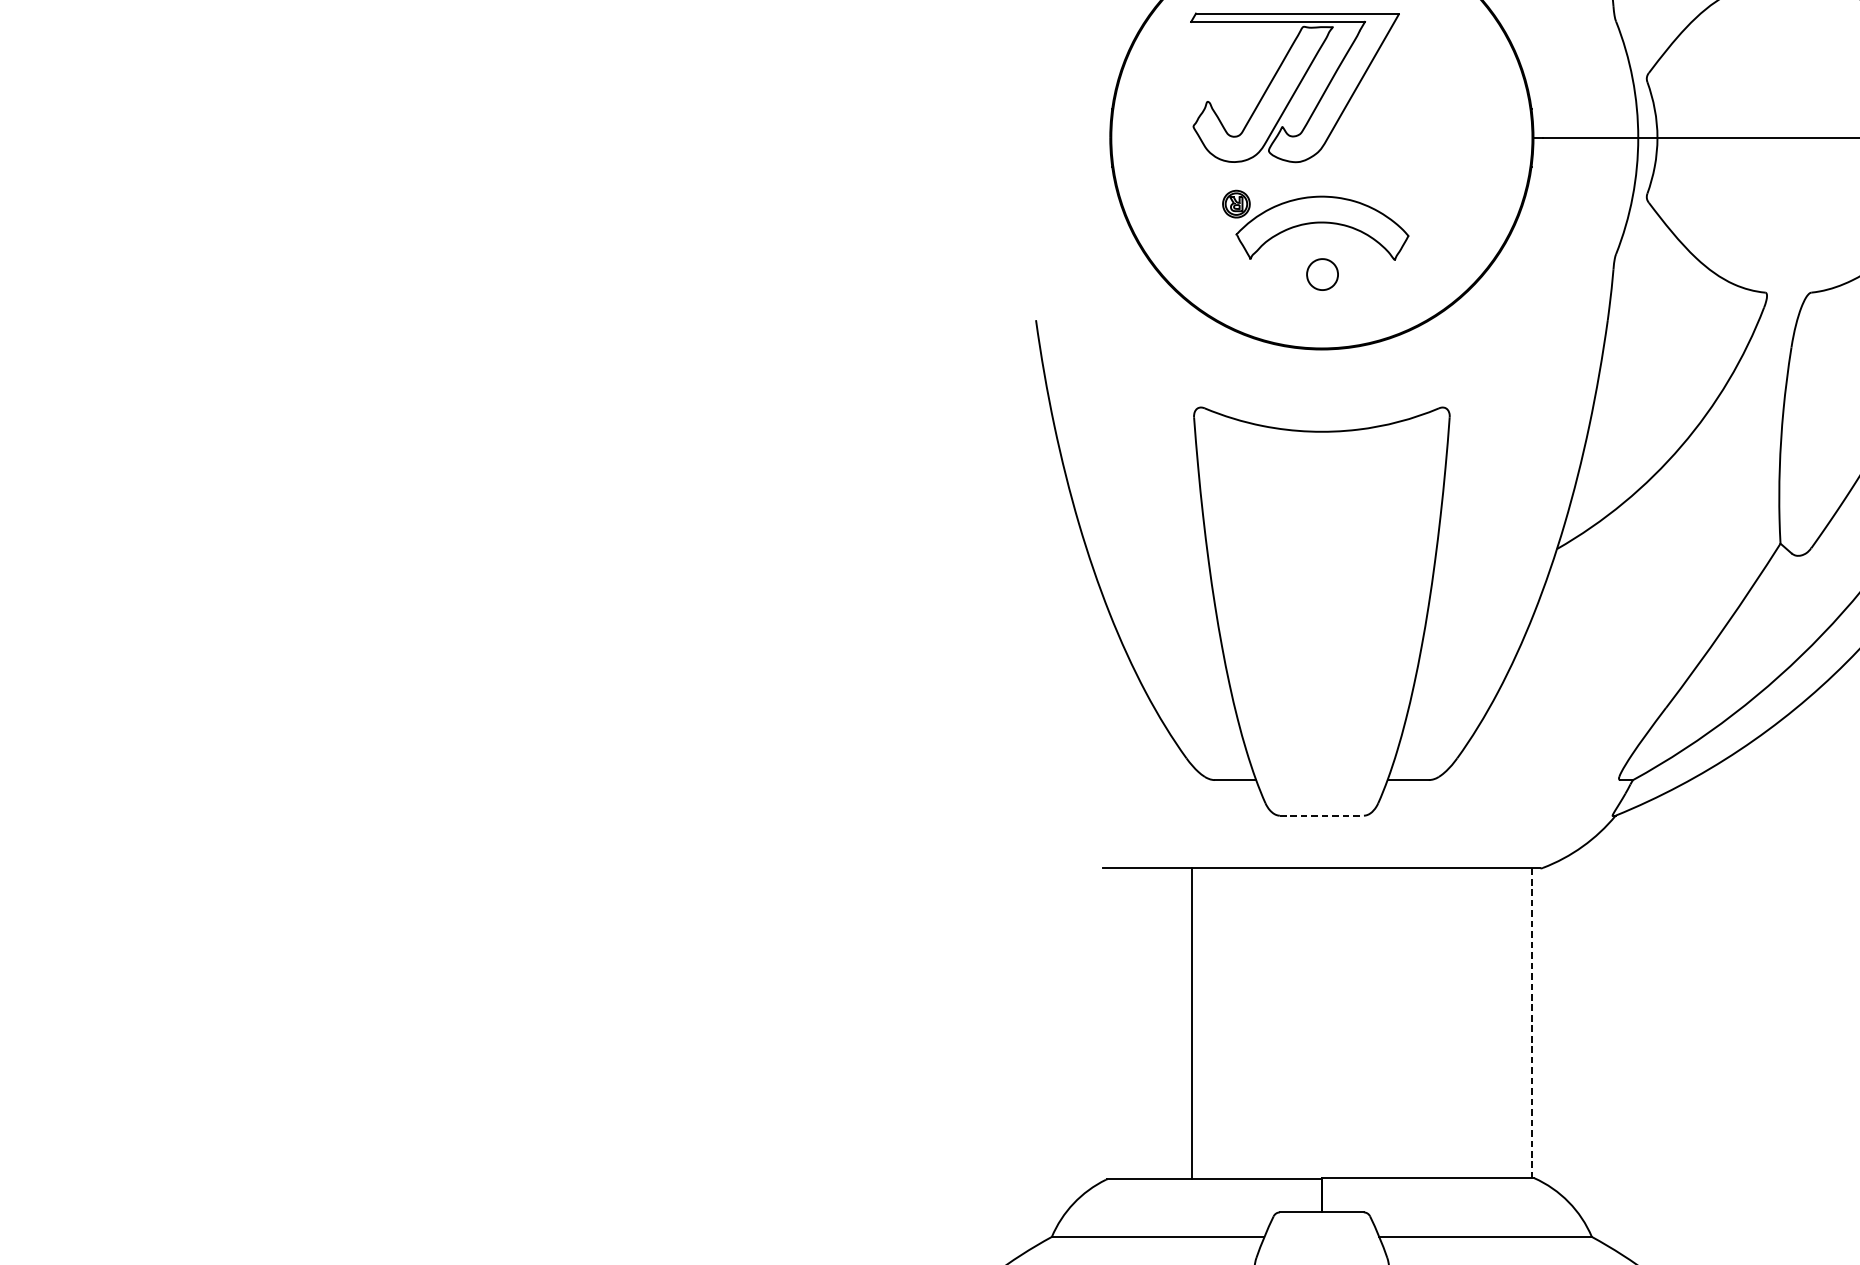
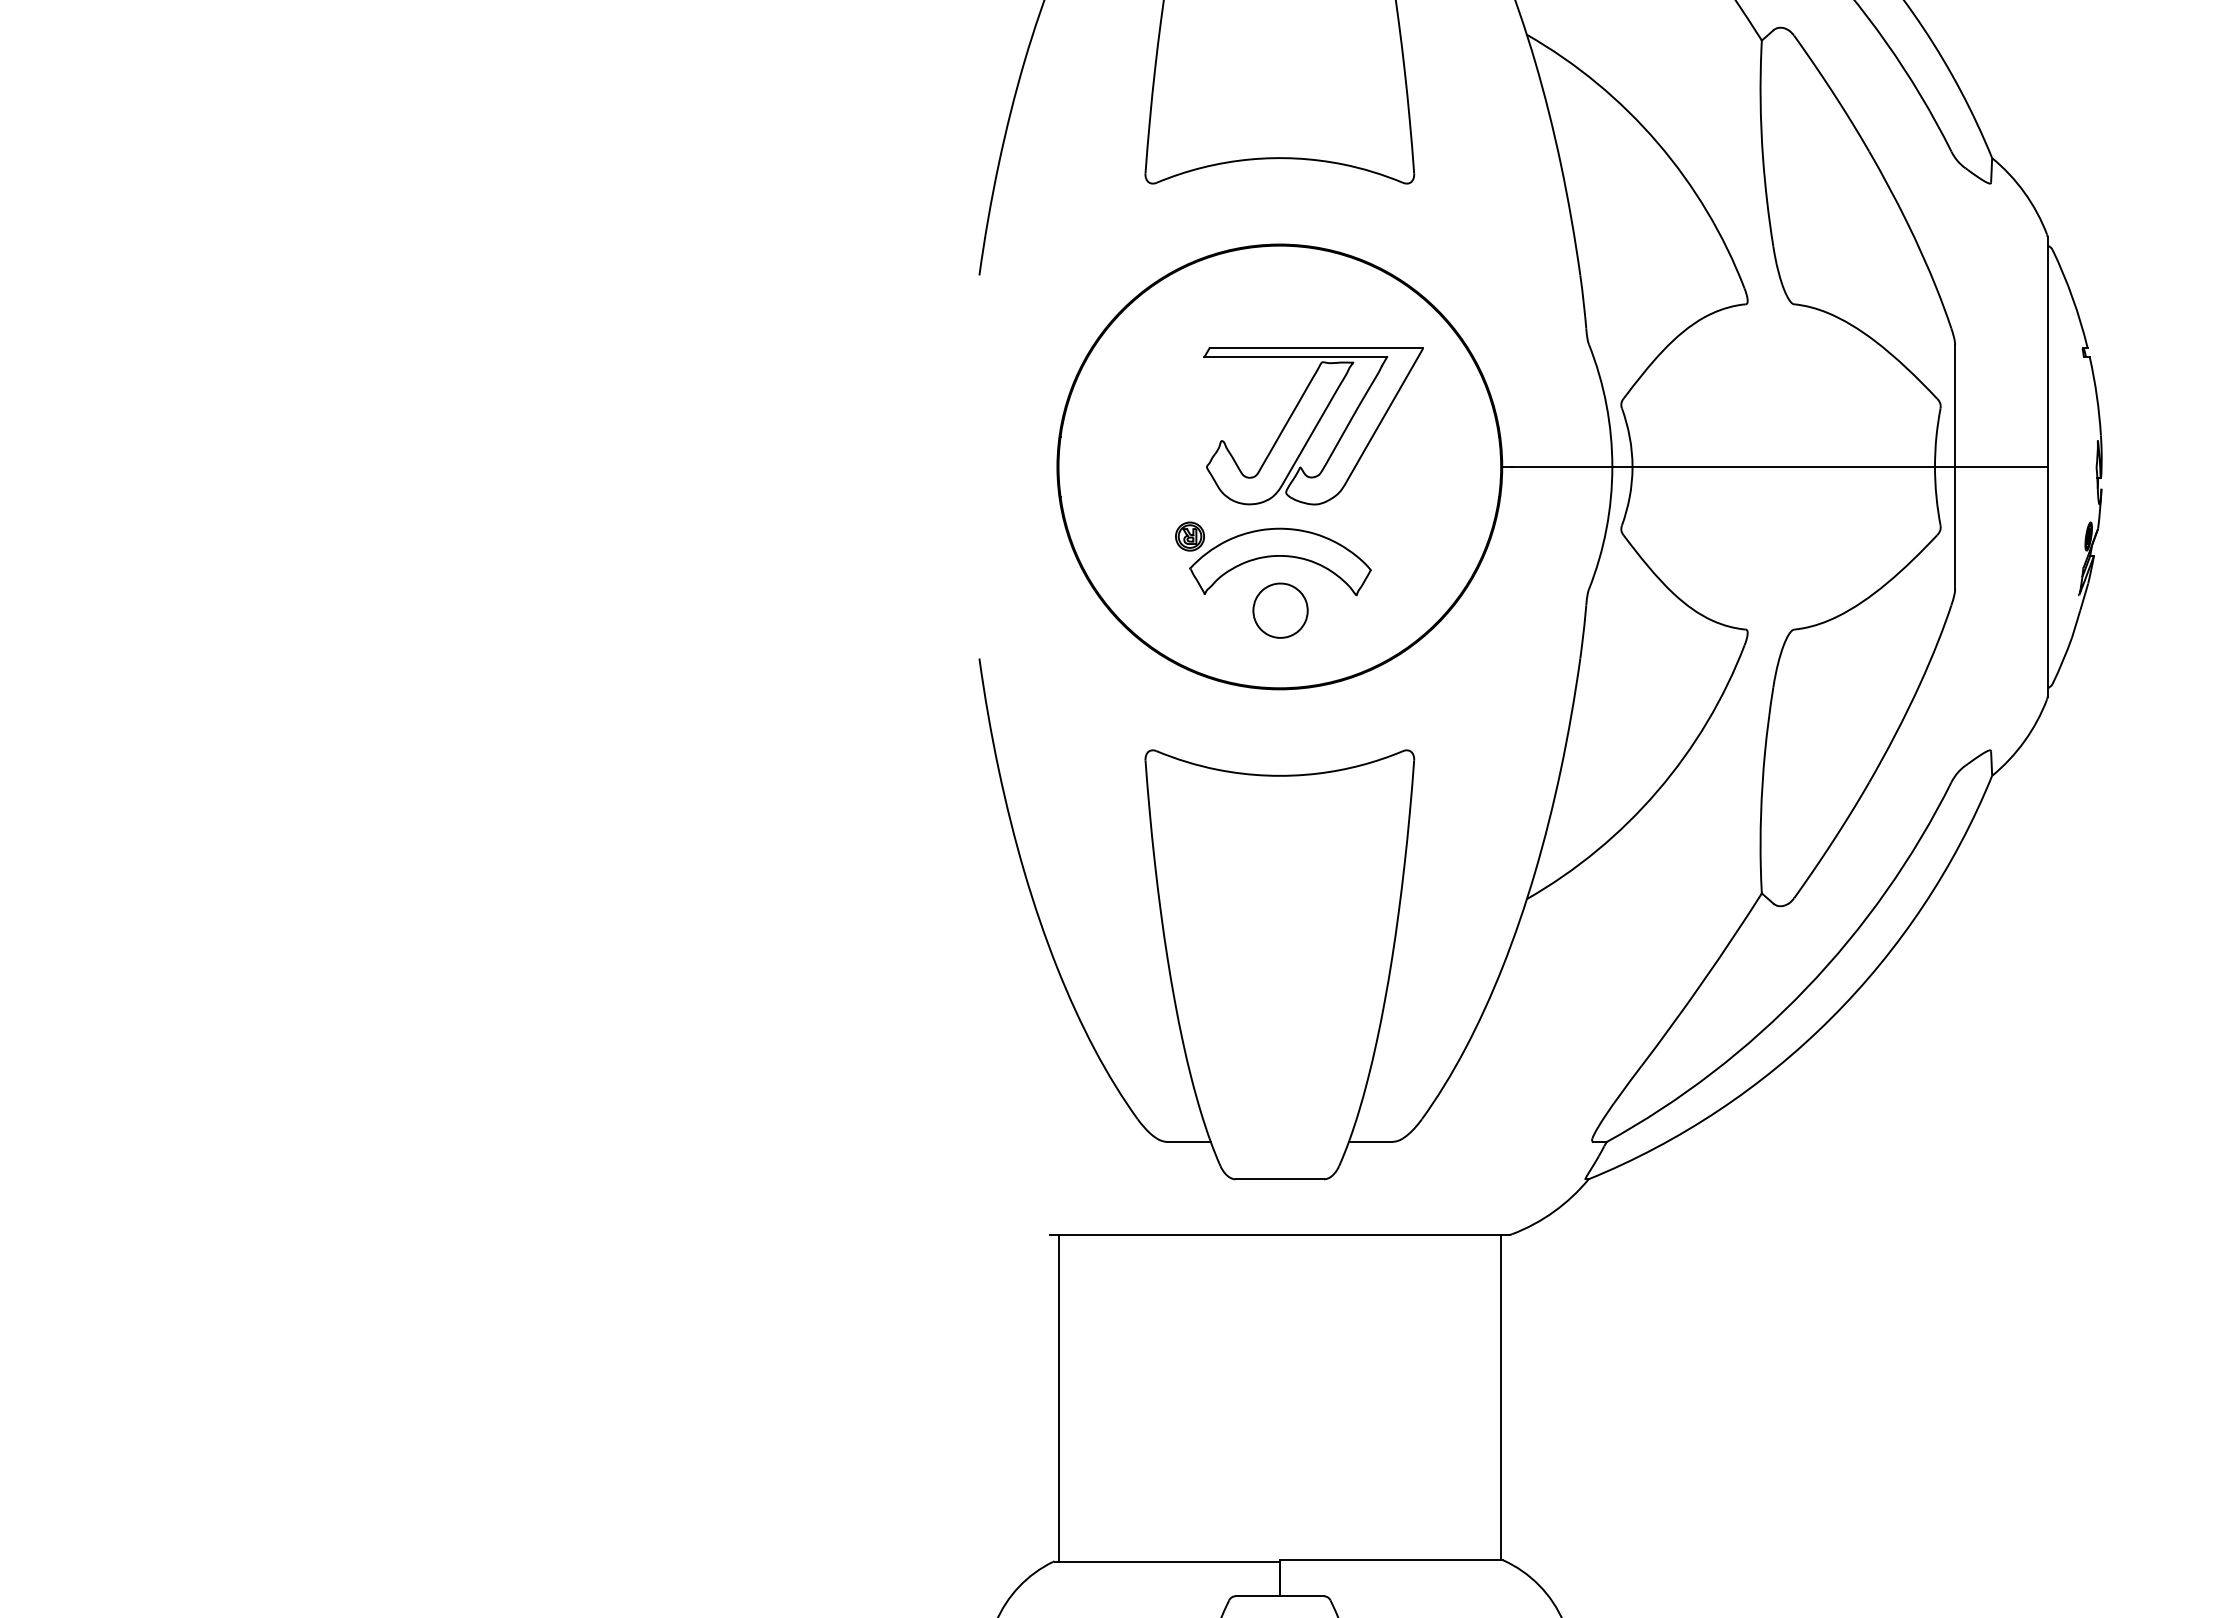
part: (1294, 87) -> (1313, 426), moved
part: (1322, 274) -> (1280, 610), size x1.67
line: (1322, 815) -> (1280, 1179), dashed -> solid
line: (1192, 1023) -> (1058, 1397), moved
line: (1532, 1023) -> (1501, 1397), dashed -> solid

